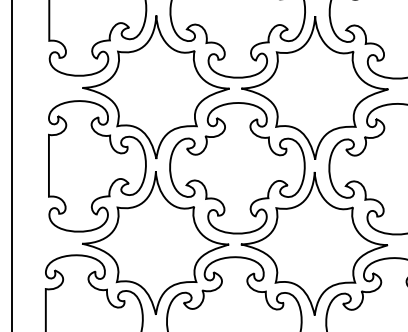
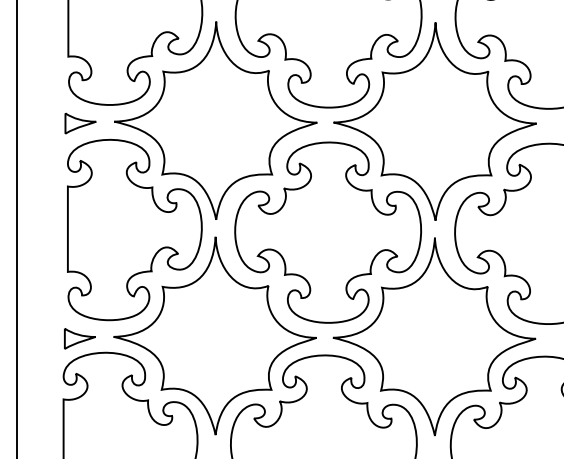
part: (58, 89) -> (80, 123), added
part: (57, 244) -> (79, 338), added

